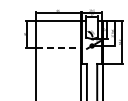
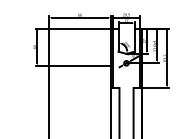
line: (58, 48) -> (80, 66), dashed -> solid

